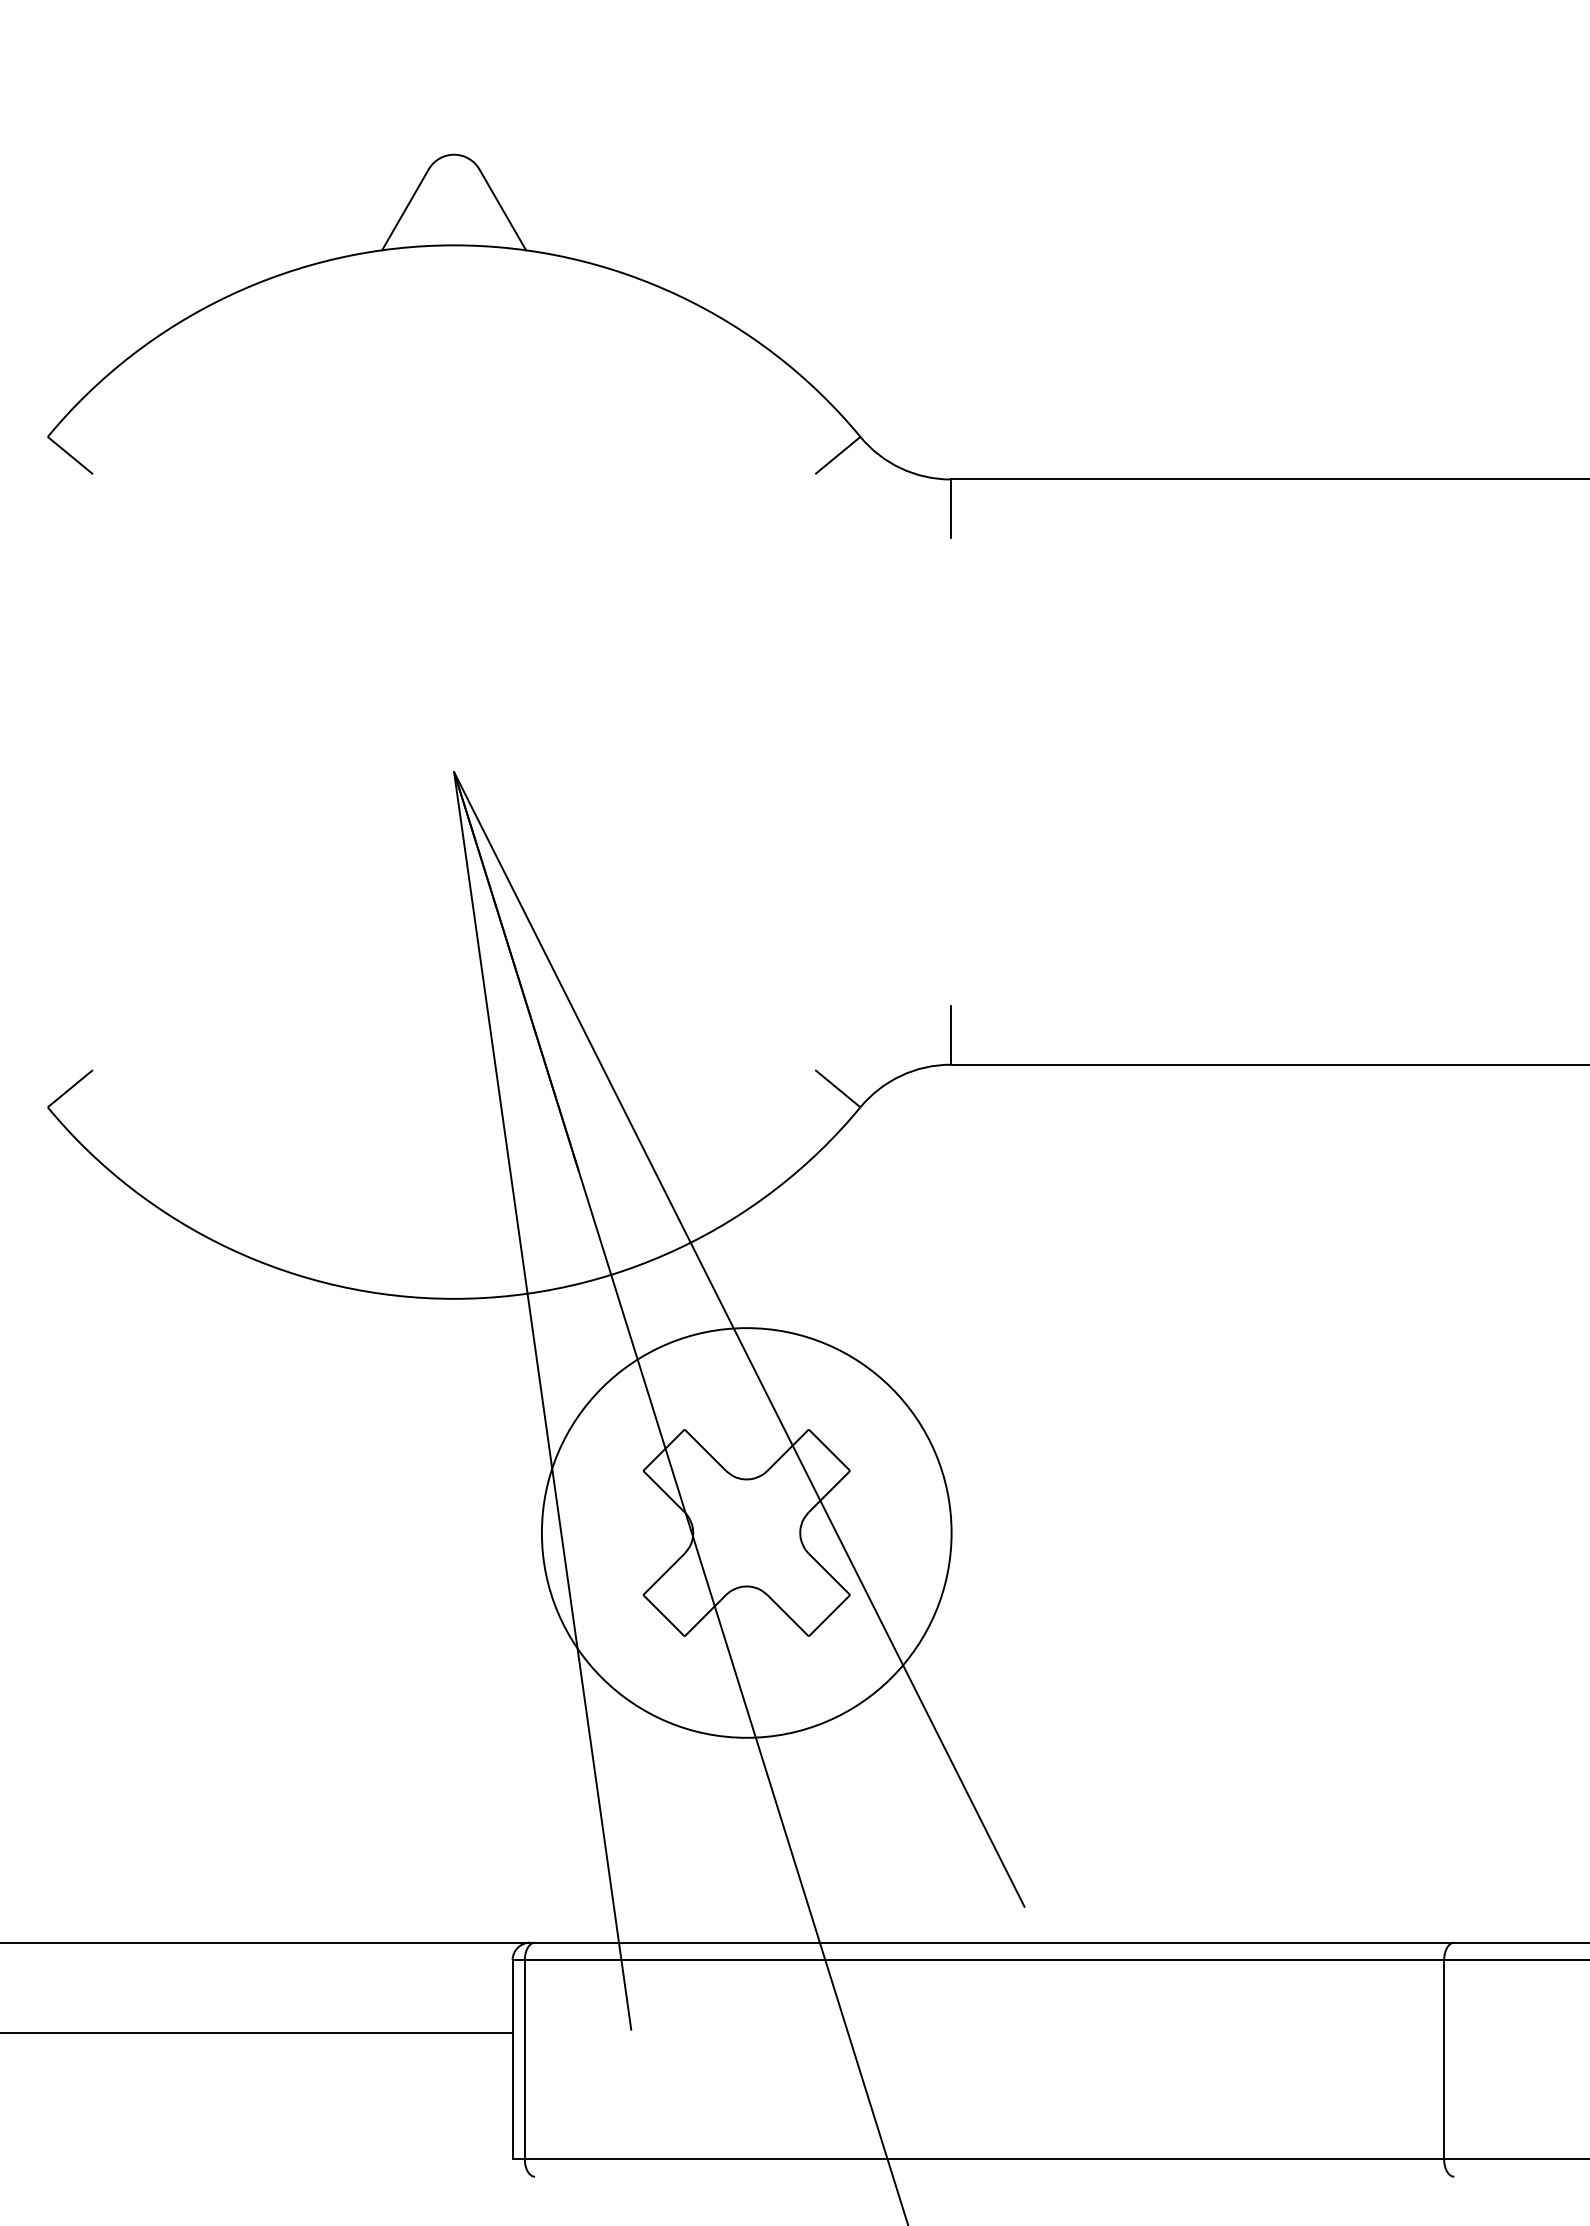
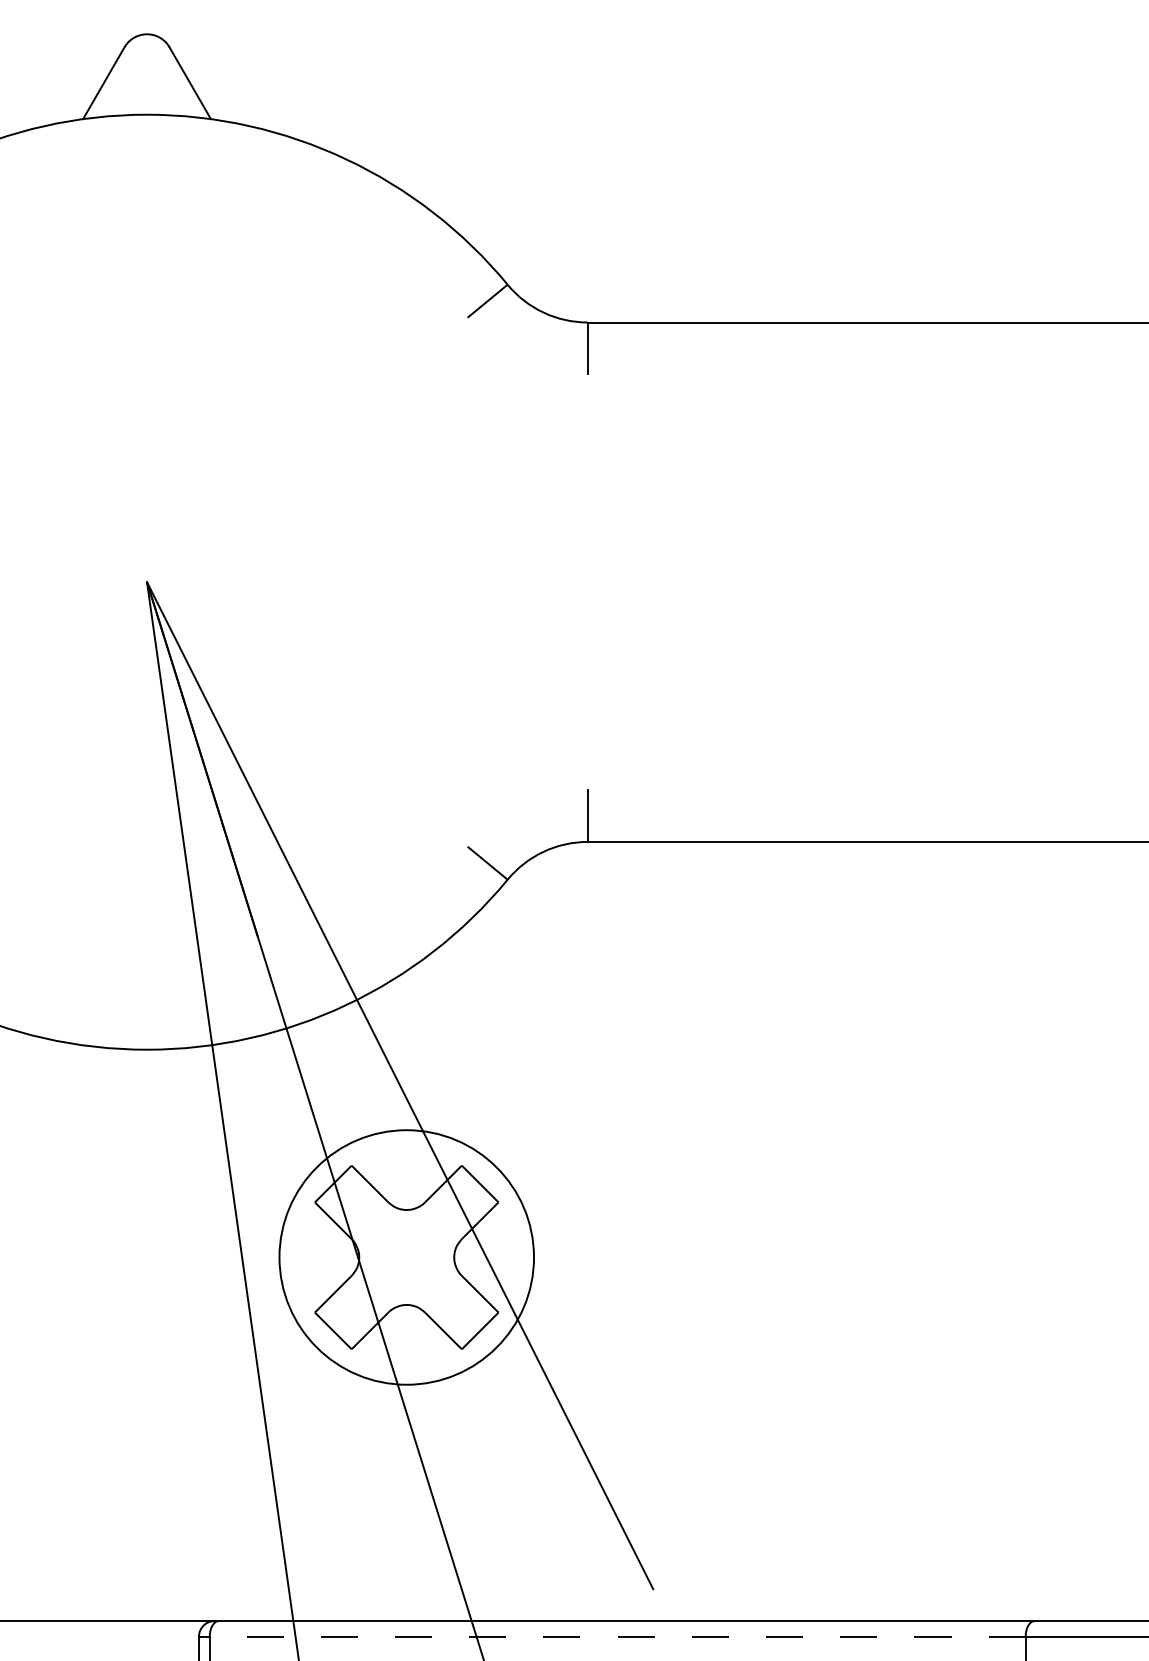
circle: (746, 1532) -> (406, 1257), size x0.7
line: (984, 1960) -> (617, 1636), solid -> dashed

